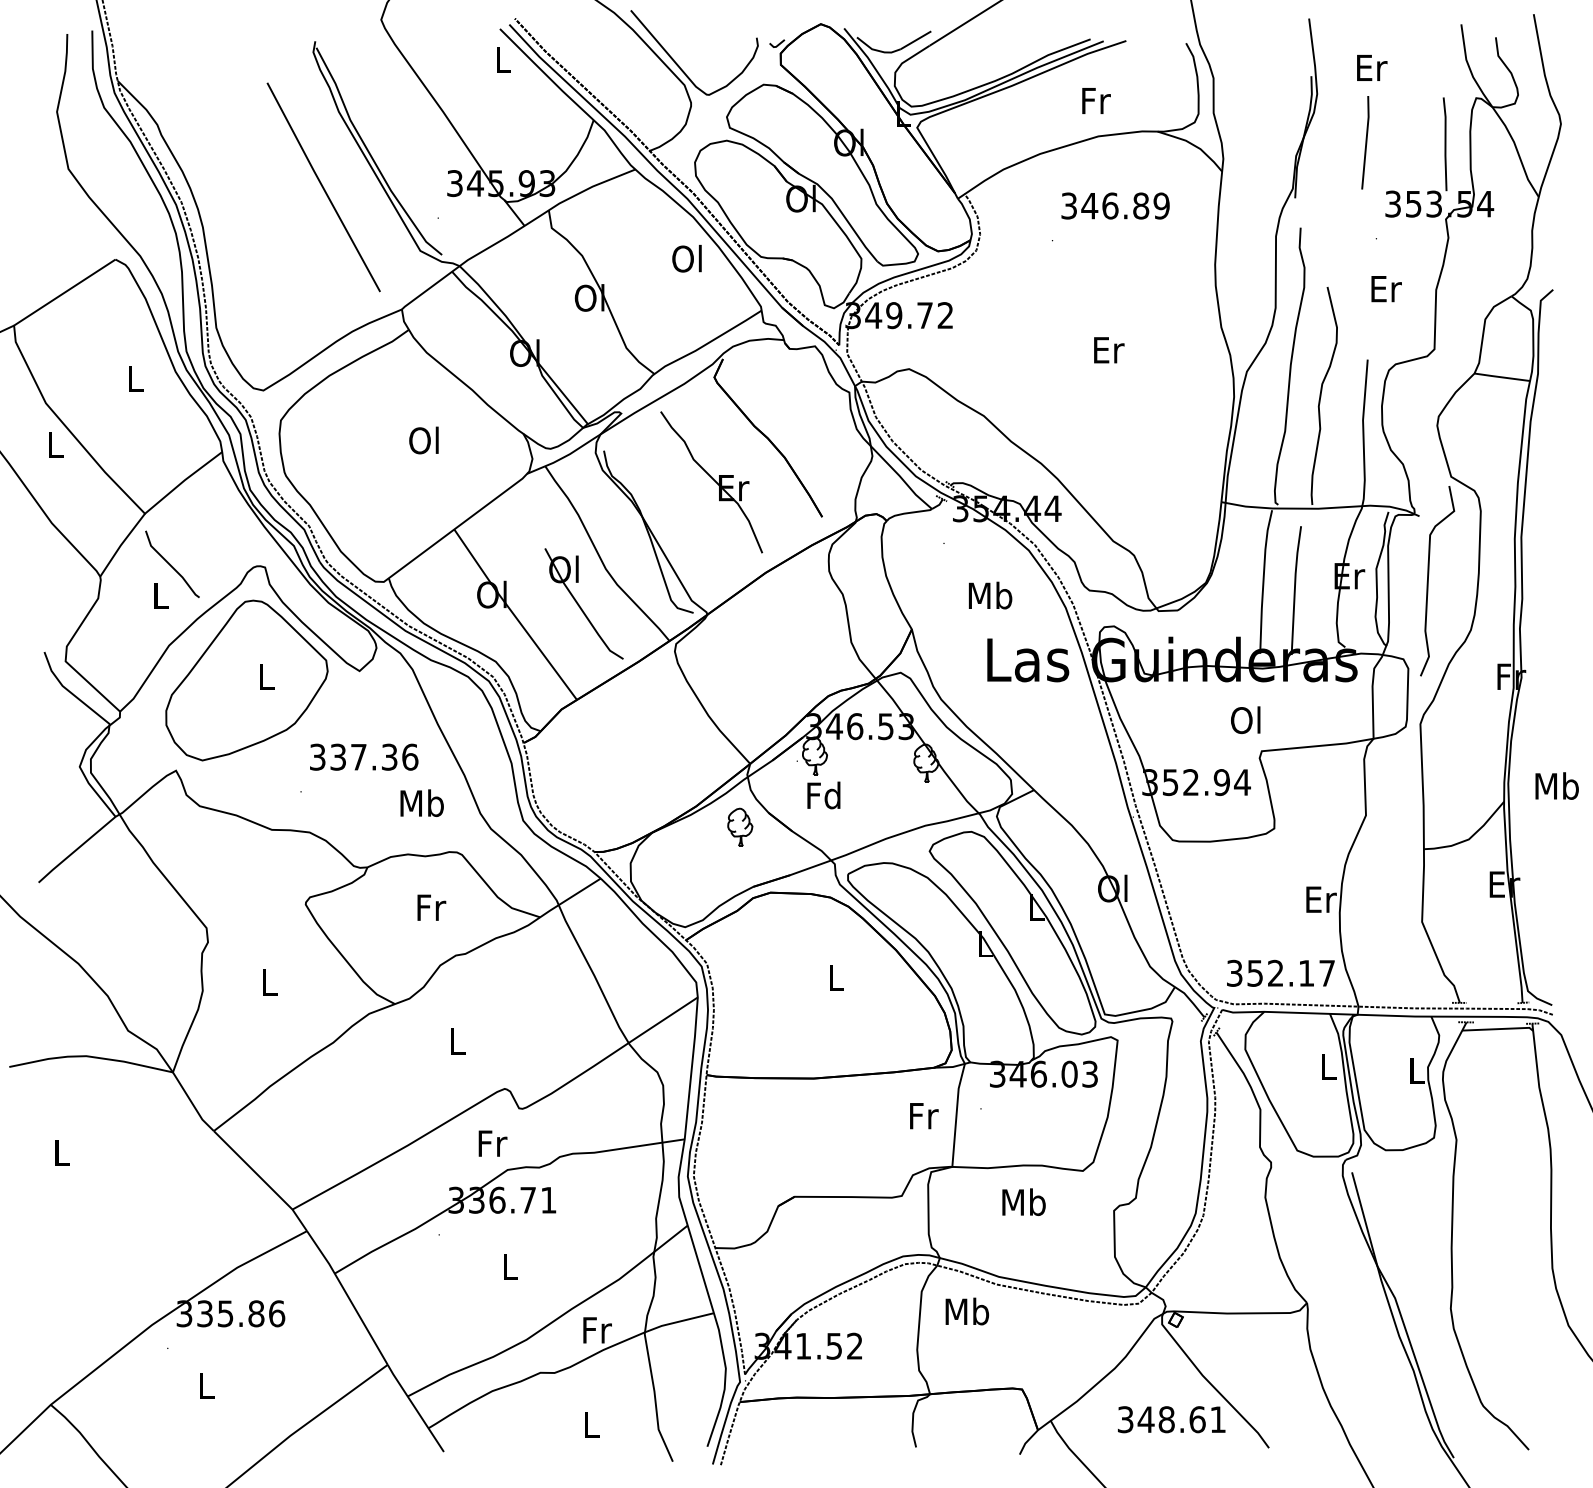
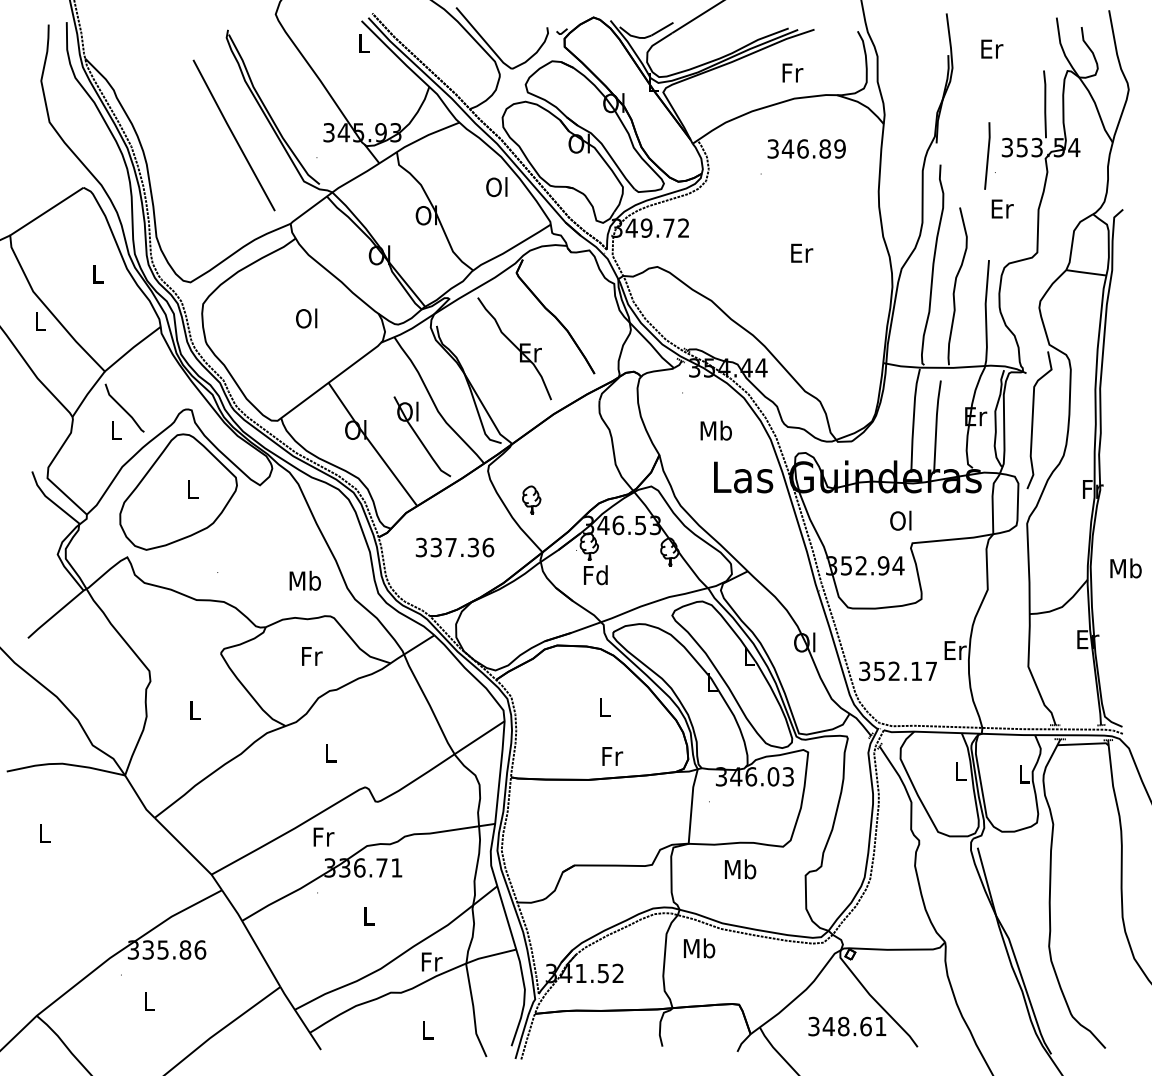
line: (1365, 142) -> (987, 155), moved
text: (364, 756) -> (455, 547), moved
part: (740, 826) -> (531, 499), moved
text: (1280, 972) -> (897, 670), moved
text: (924, 1116) -> (612, 756), moved
text: (492, 1143) -> (323, 837), moved

